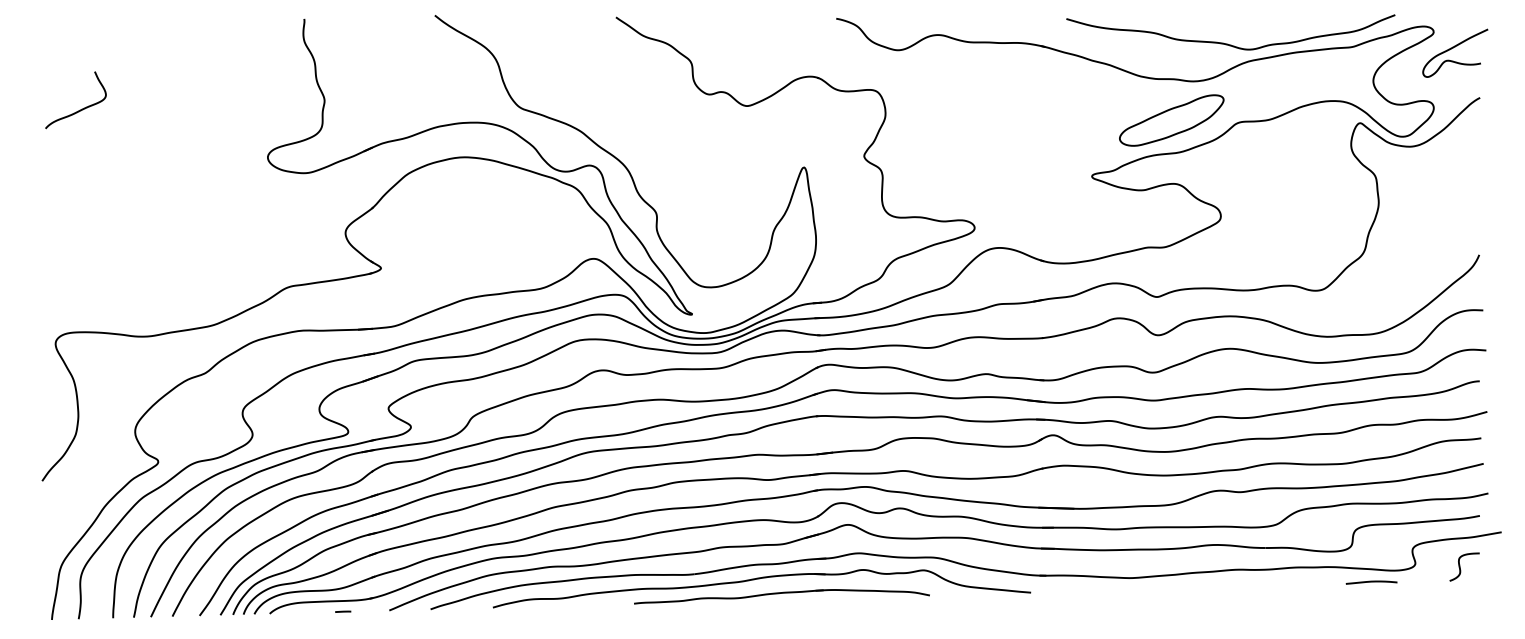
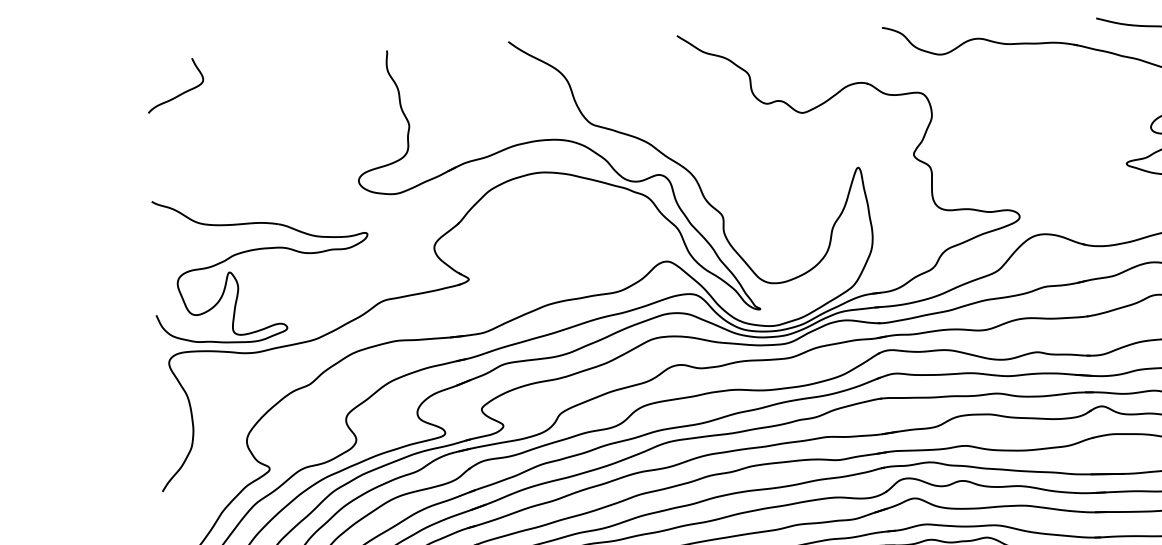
curve: (80, 109) -> (180, 94), moved
part: (159, 226) -> (260, 249), added

